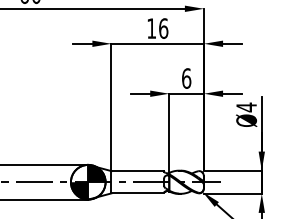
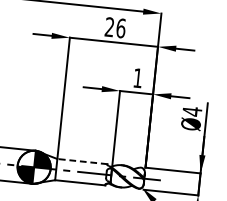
text: (151, 28) -> (109, 27), 16 -> 26
text: (186, 78) -> (137, 78), 6 -> 1
line: (137, 171) -> (82, 161), solid -> dashed

